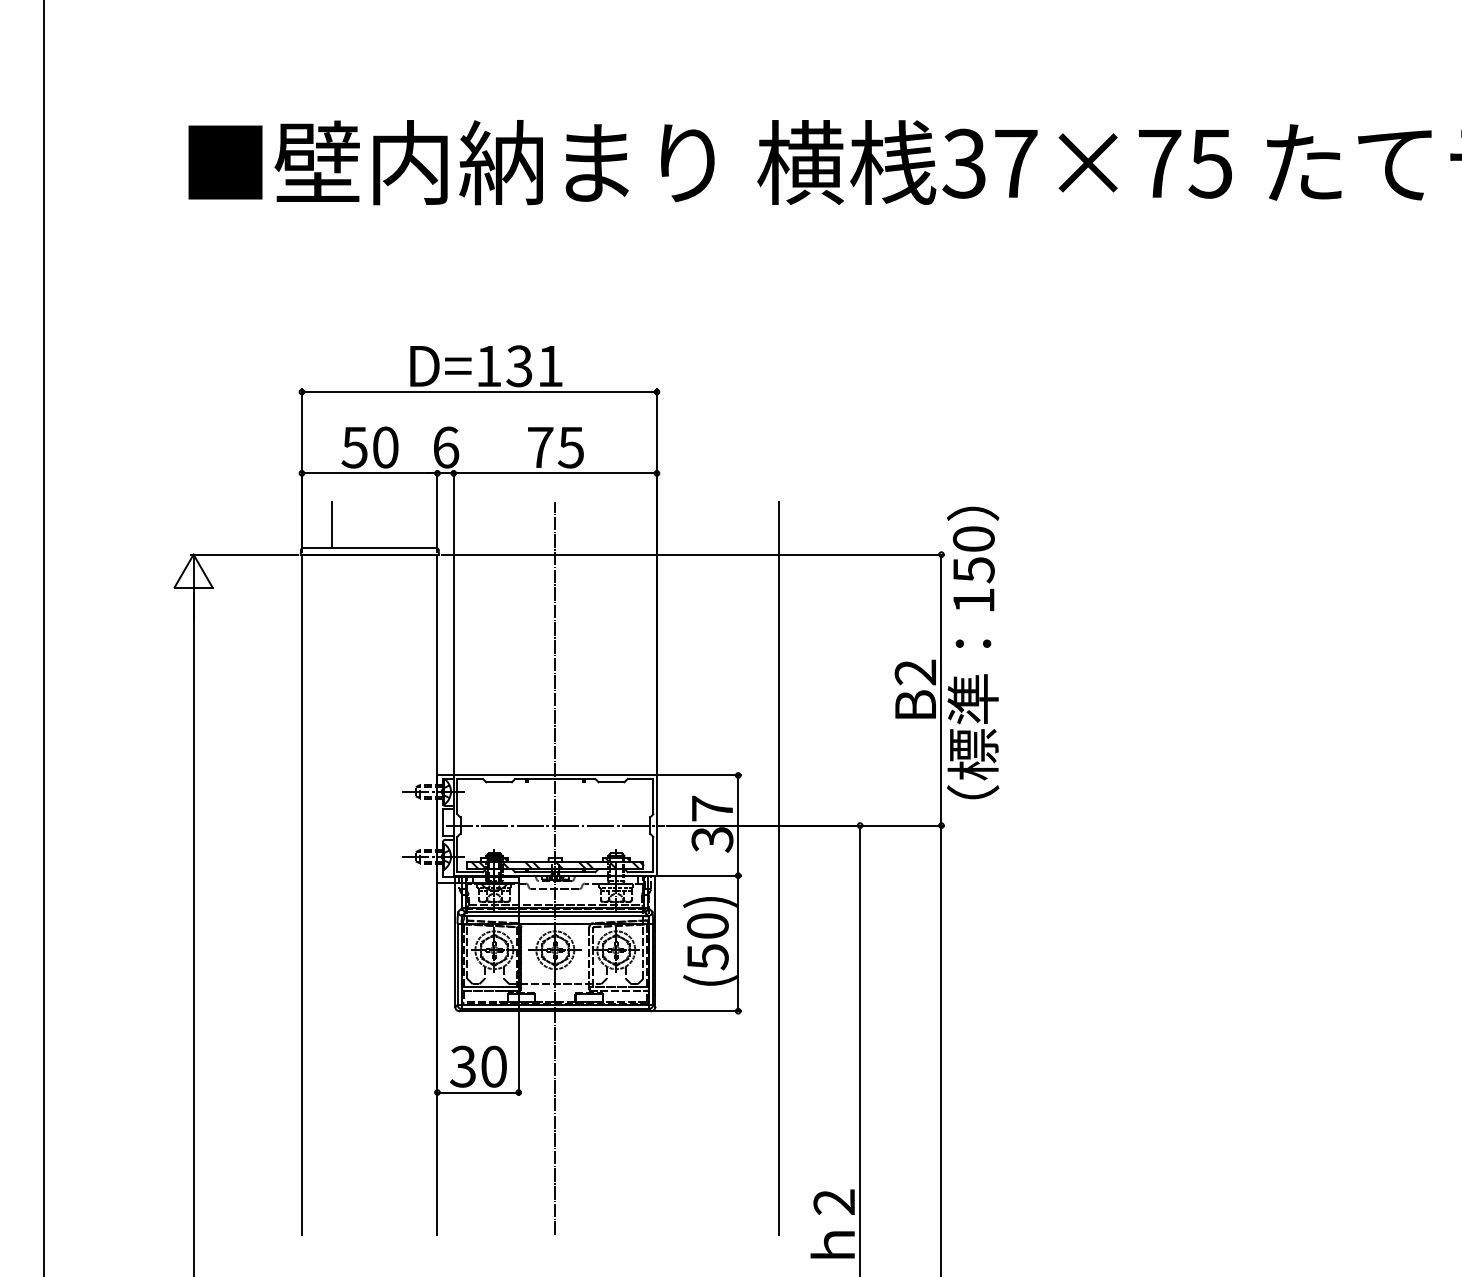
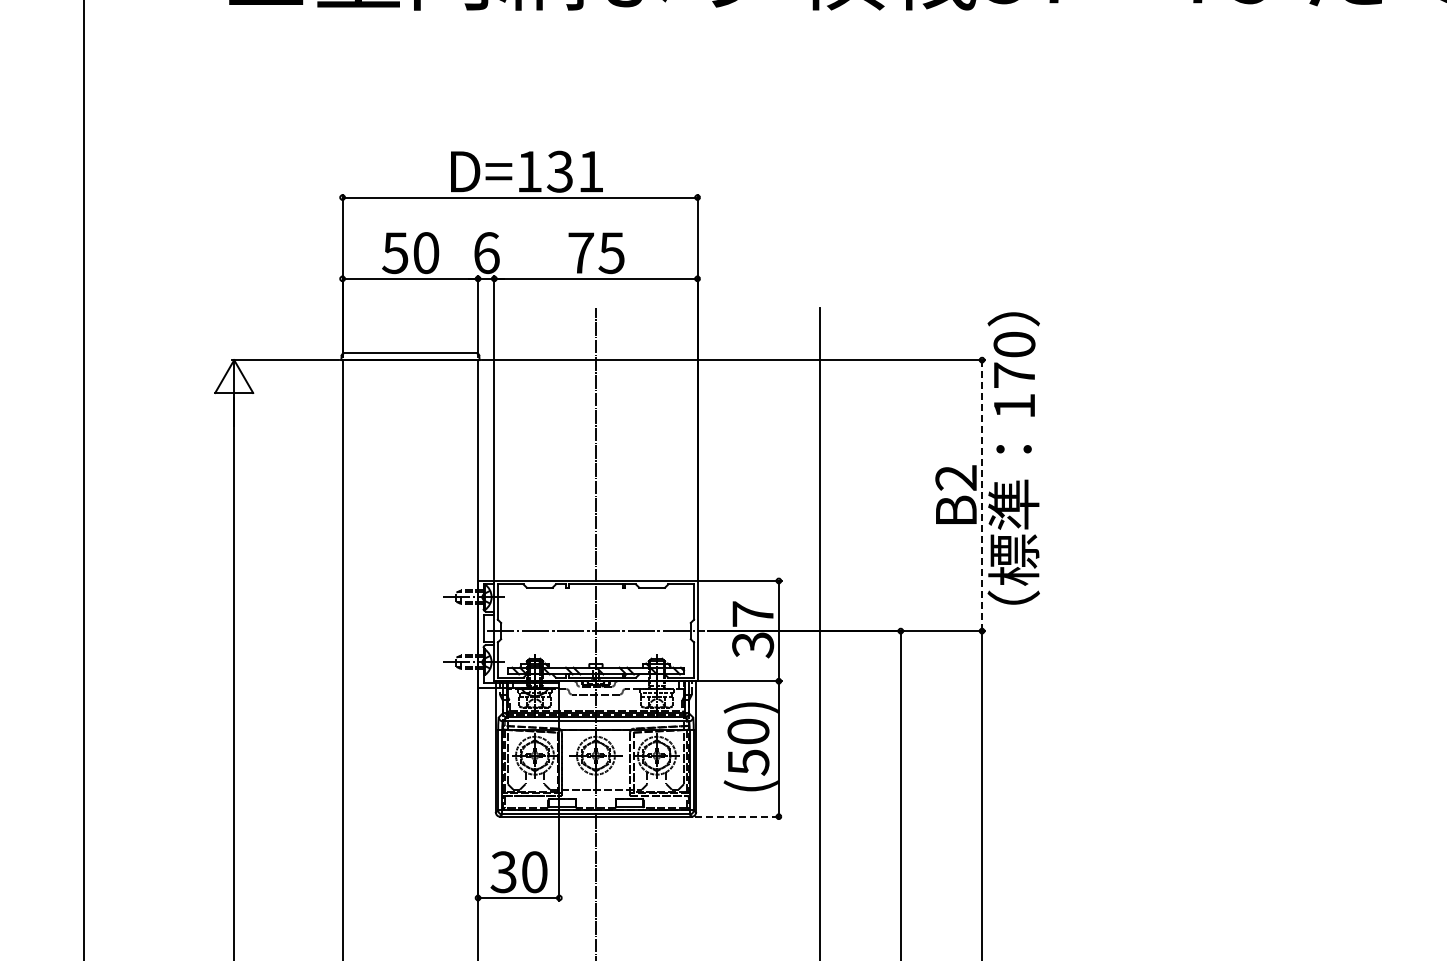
line: (331, 524) -> (372, 329), removed
text: (973, 570) -> (1014, 375), 150 -> 170
line: (941, 690) -> (982, 495), solid -> dashed
line: (697, 1011) -> (738, 816), solid -> dashed

